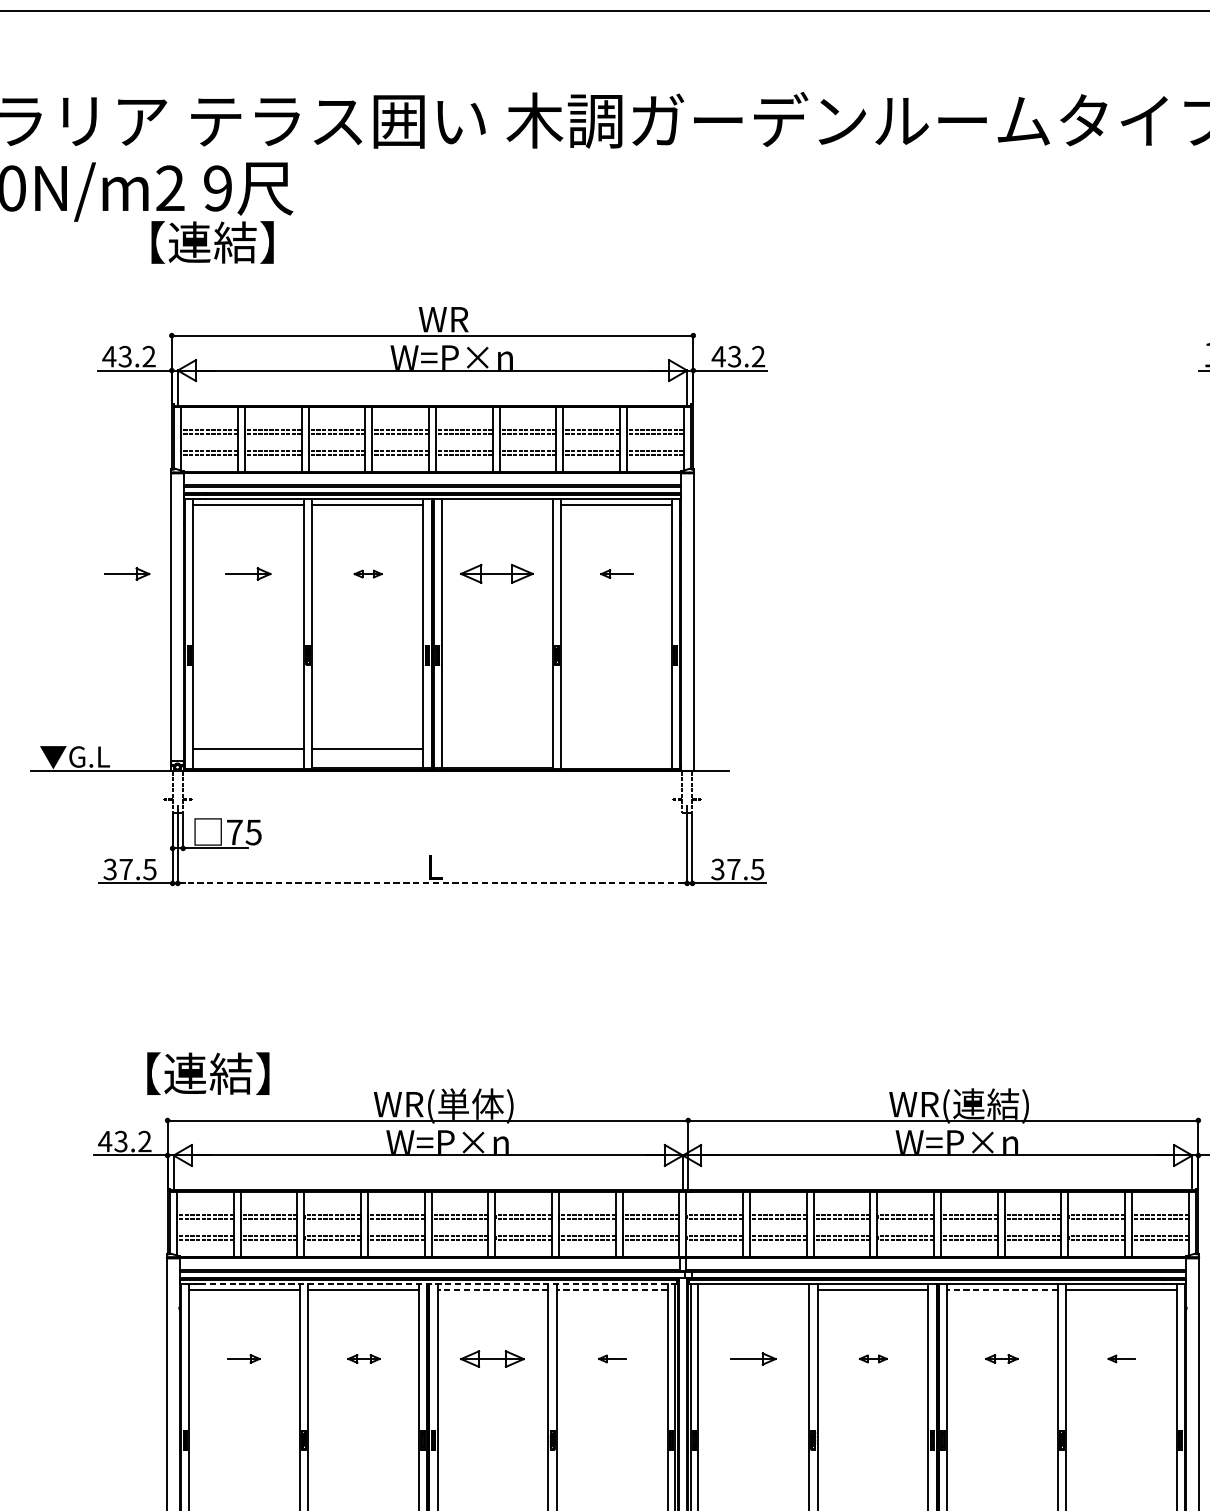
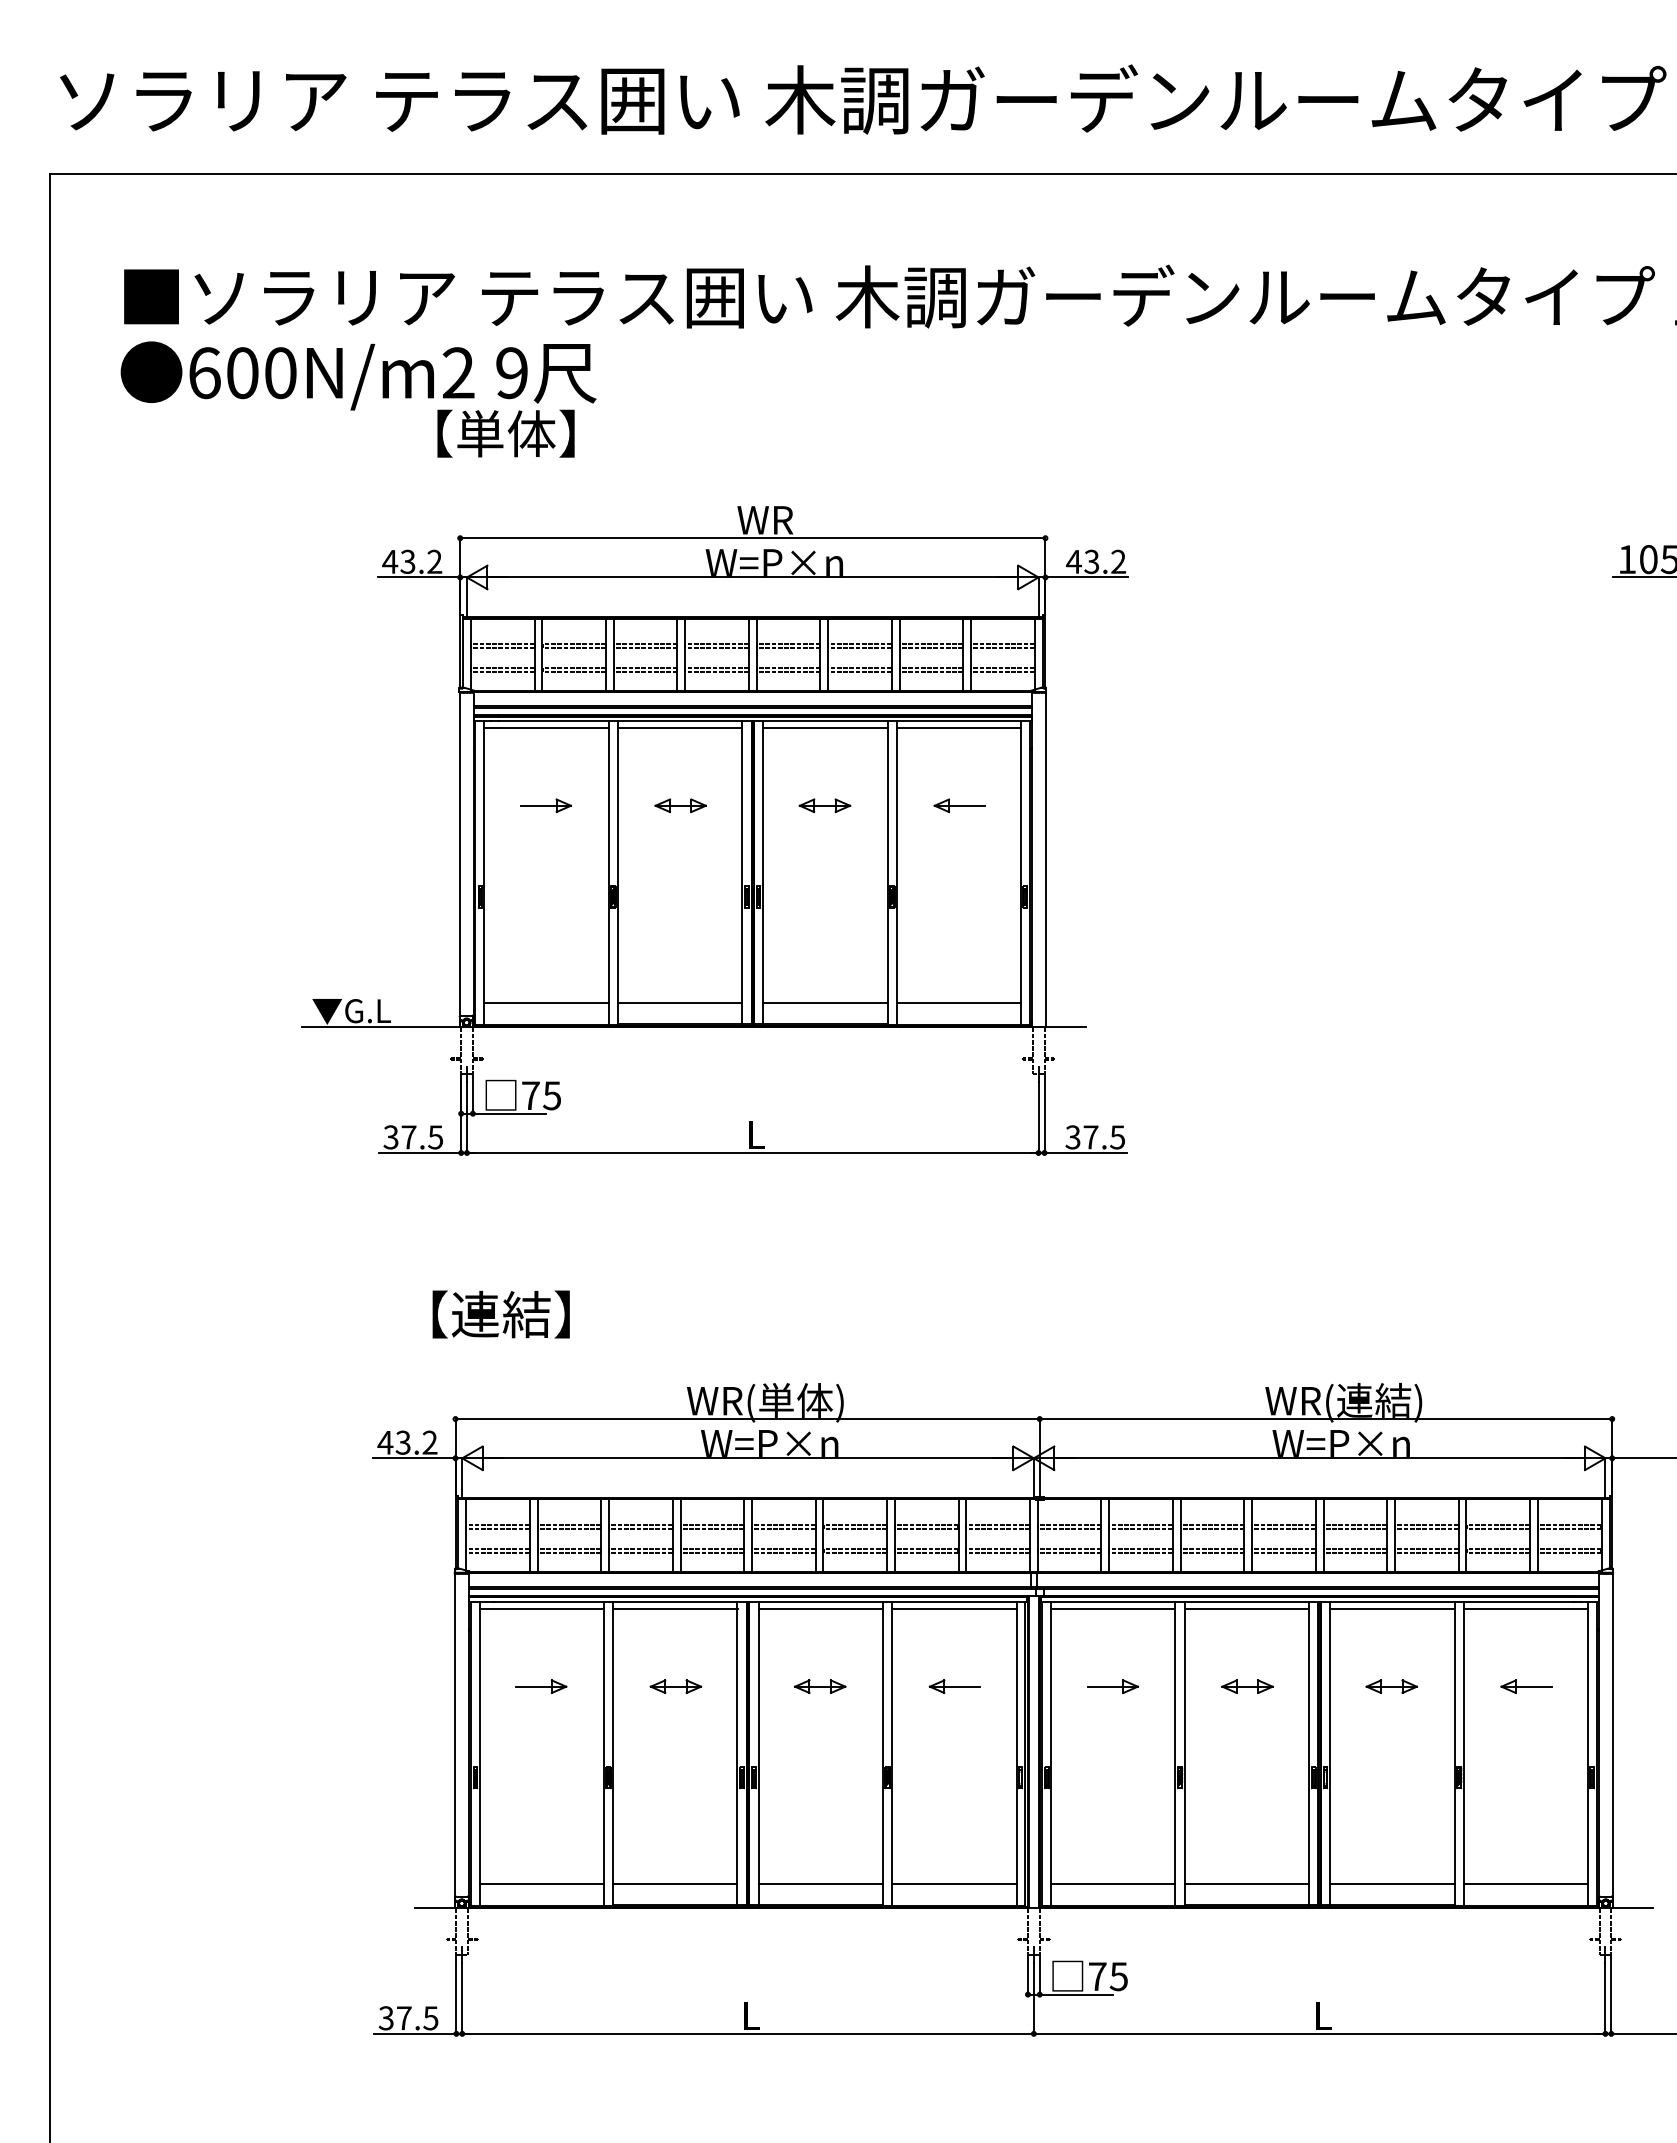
text: (212, 242) -> (505, 433), 【連結】 -> 【単体】
line: (497, 504) -> (825, 727), added
part: (126, 573) -> (409, 805), removed
part: (368, 573) -> (680, 805), size x1.67
part: (496, 573) -> (824, 805), size x0.62
part: (616, 573) -> (959, 805), size x1.43
line: (497, 749) -> (825, 1002), added
line: (616, 749) -> (959, 1002), added
line: (432, 882) -> (752, 1152), dashed -> solid
text: (207, 1073) -> (500, 1314), moved
line: (439, 1283) -> (760, 1602), dashed -> solid
line: (492, 1289) -> (820, 1608), dashed -> solid
line: (611, 1289) -> (953, 1608), dashed -> solid
line: (753, 1289) -> (1113, 1608), added
line: (1001, 1289) -> (1391, 1608), dashed -> solid
part: (244, 1358) -> (541, 1686), size x1.43
part: (363, 1358) -> (675, 1686), size x1.43
part: (492, 1358) -> (820, 1686), size x0.71
part: (612, 1358) -> (954, 1686), size x1.67
part: (873, 1358) -> (1247, 1686), size x1.67
part: (1001, 1358) -> (1391, 1686), size x1.43
part: (1121, 1358) -> (1526, 1686), size x1.67

